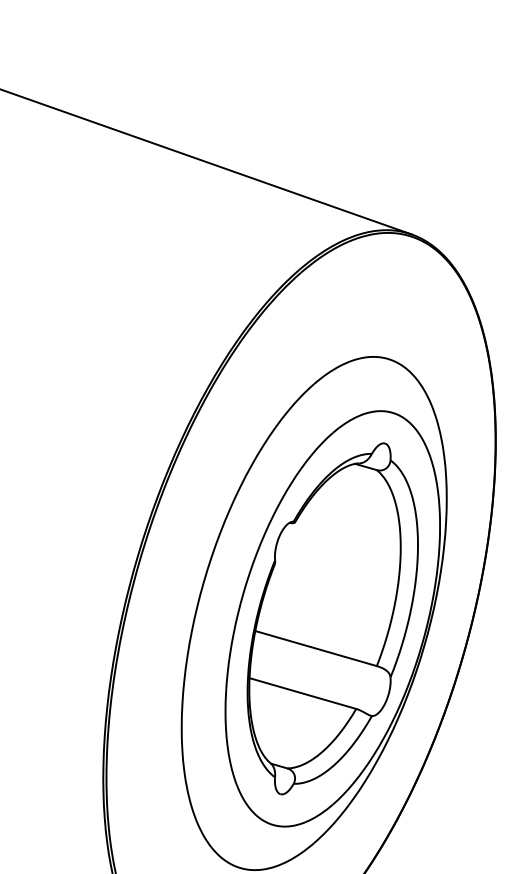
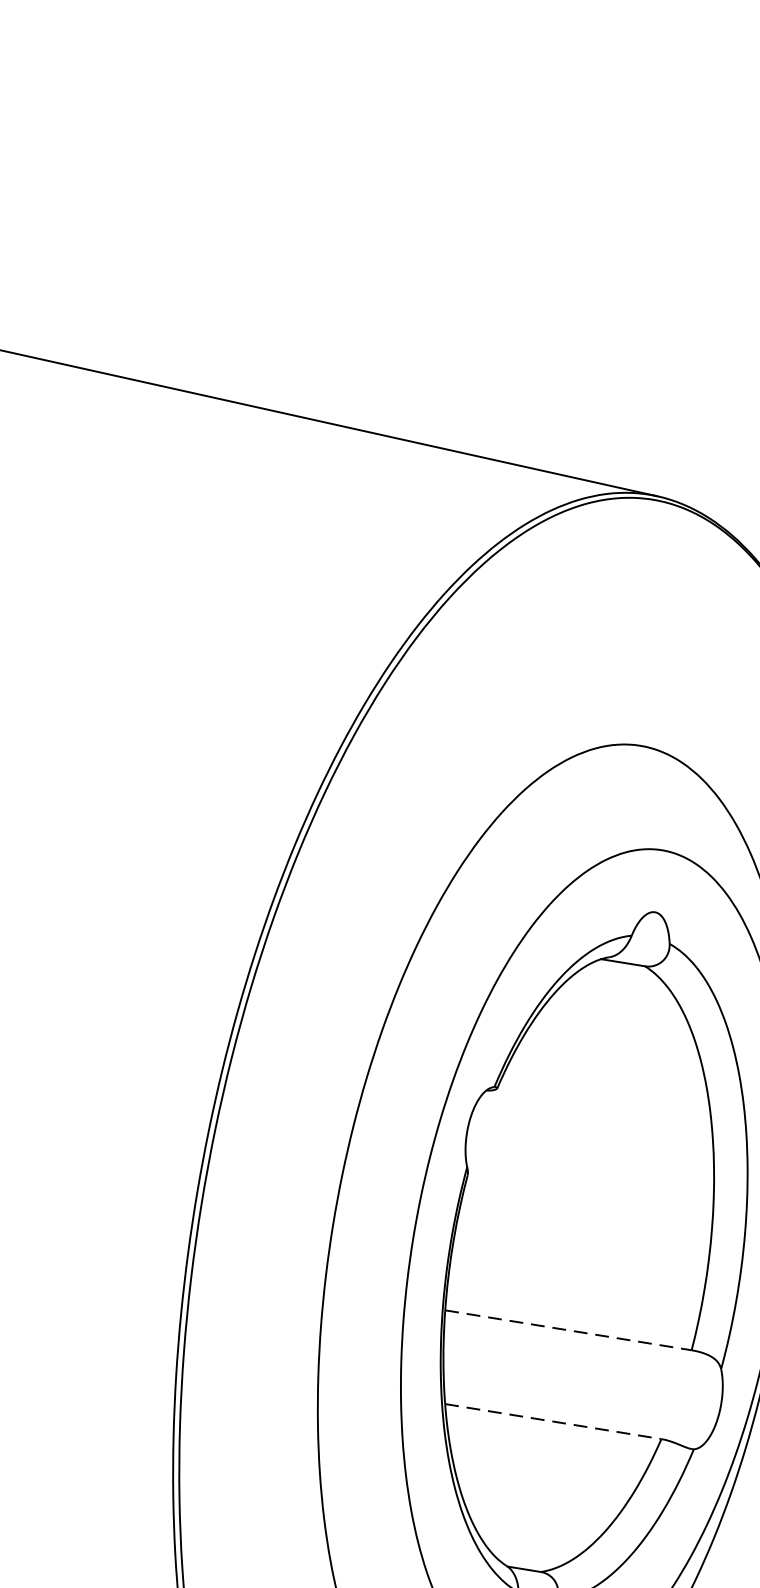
line: (316, 648) -> (569, 1330), solid -> dashed
line: (302, 693) -> (552, 1421), solid -> dashed

